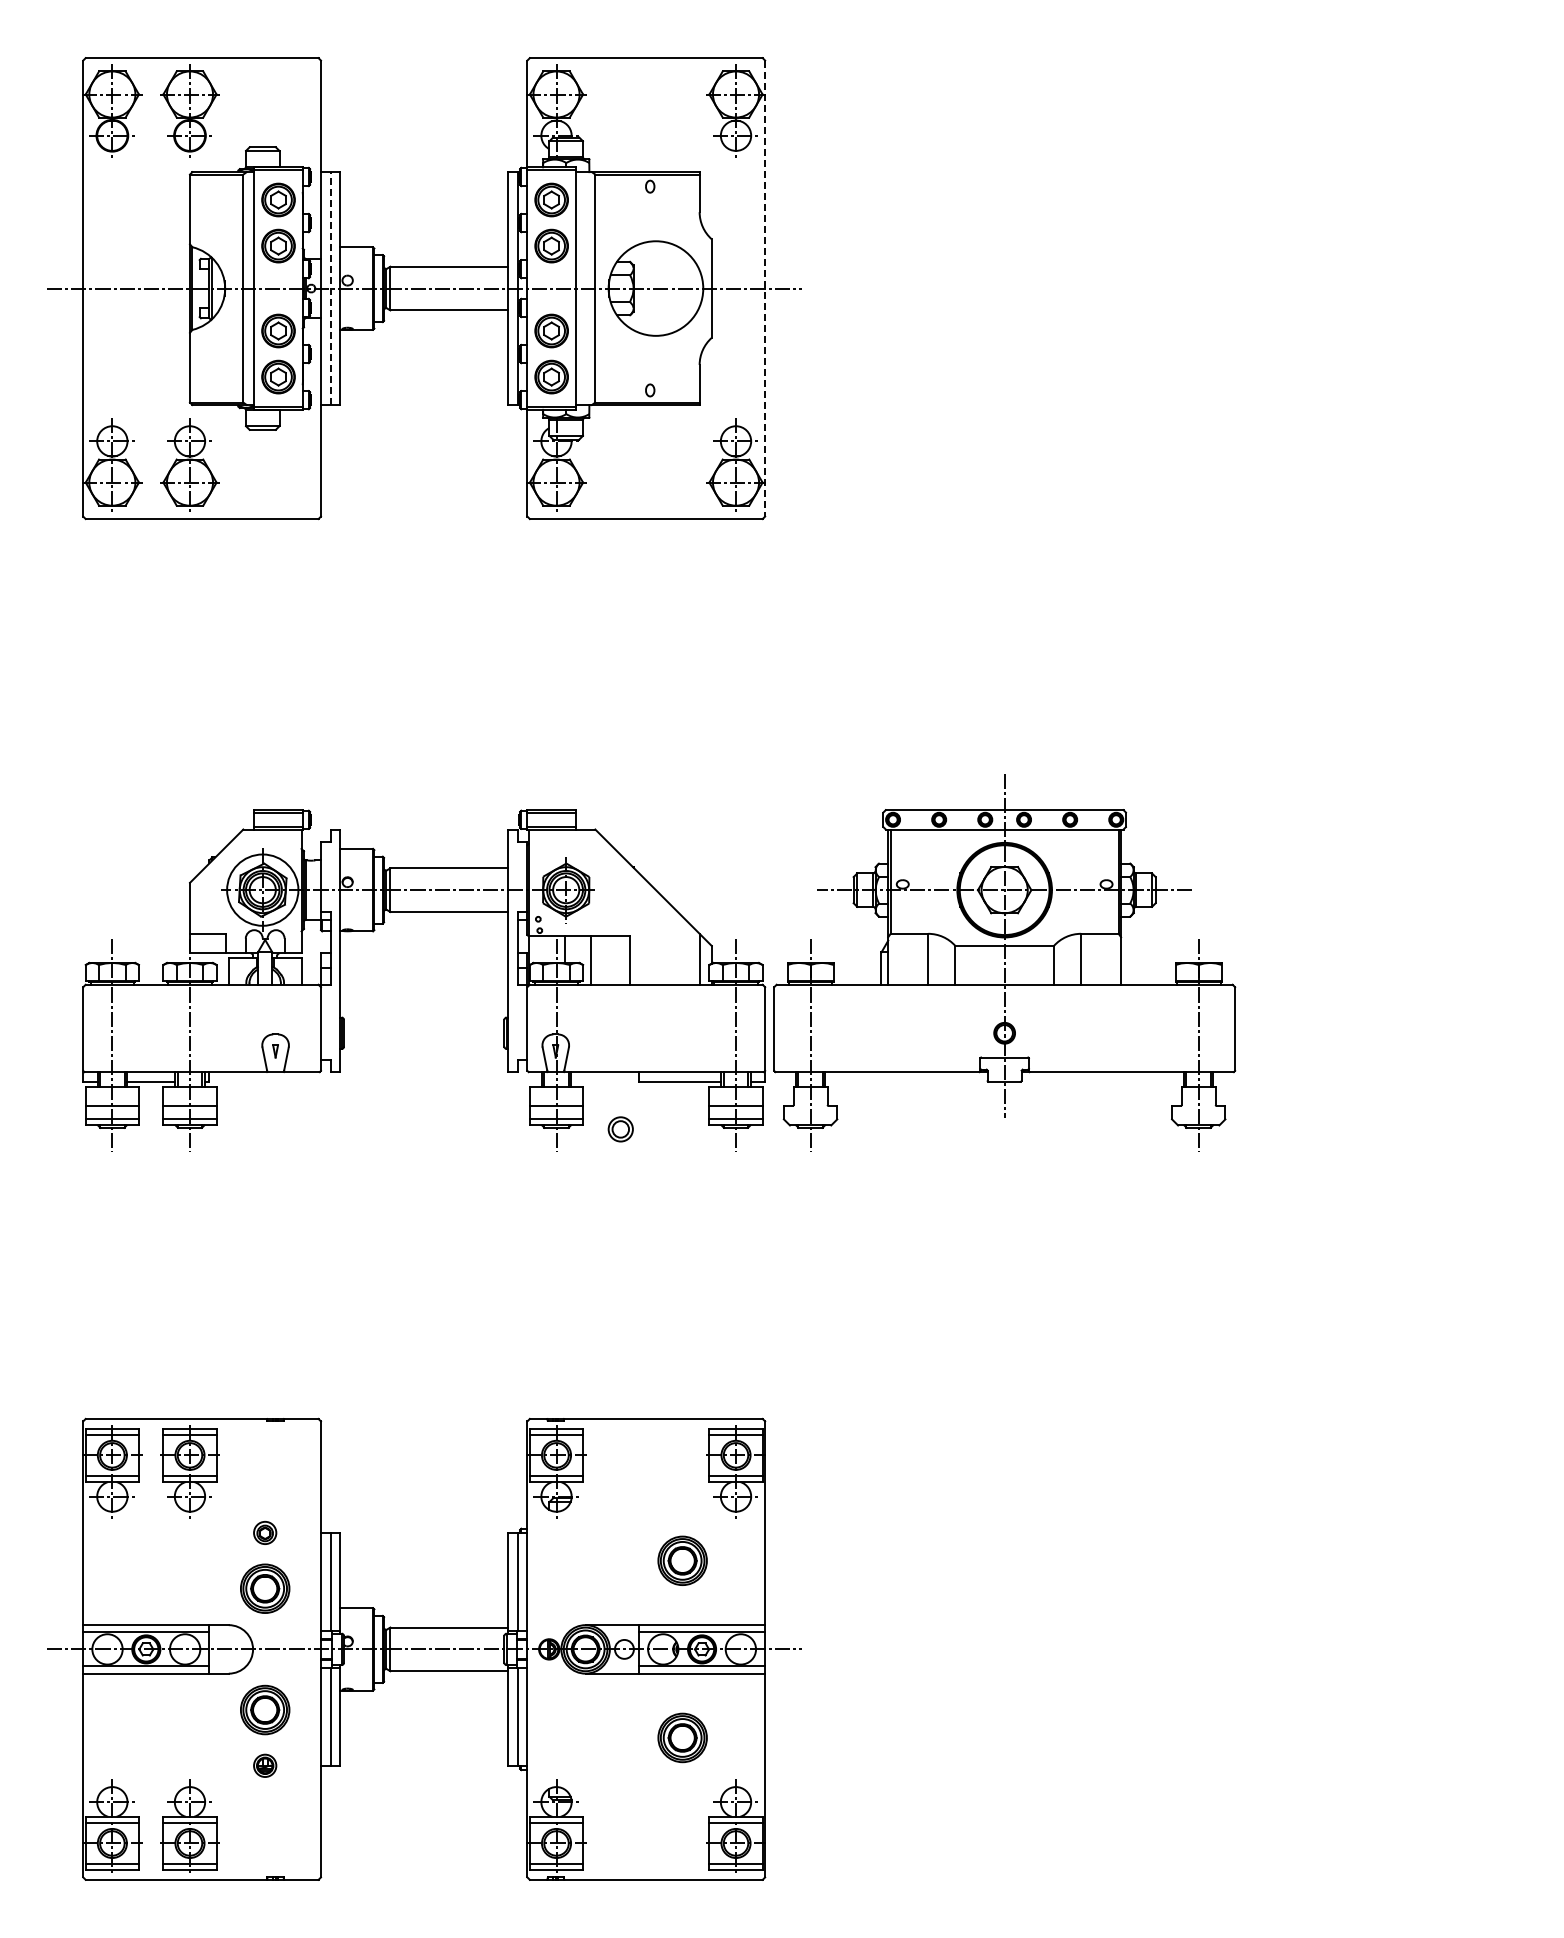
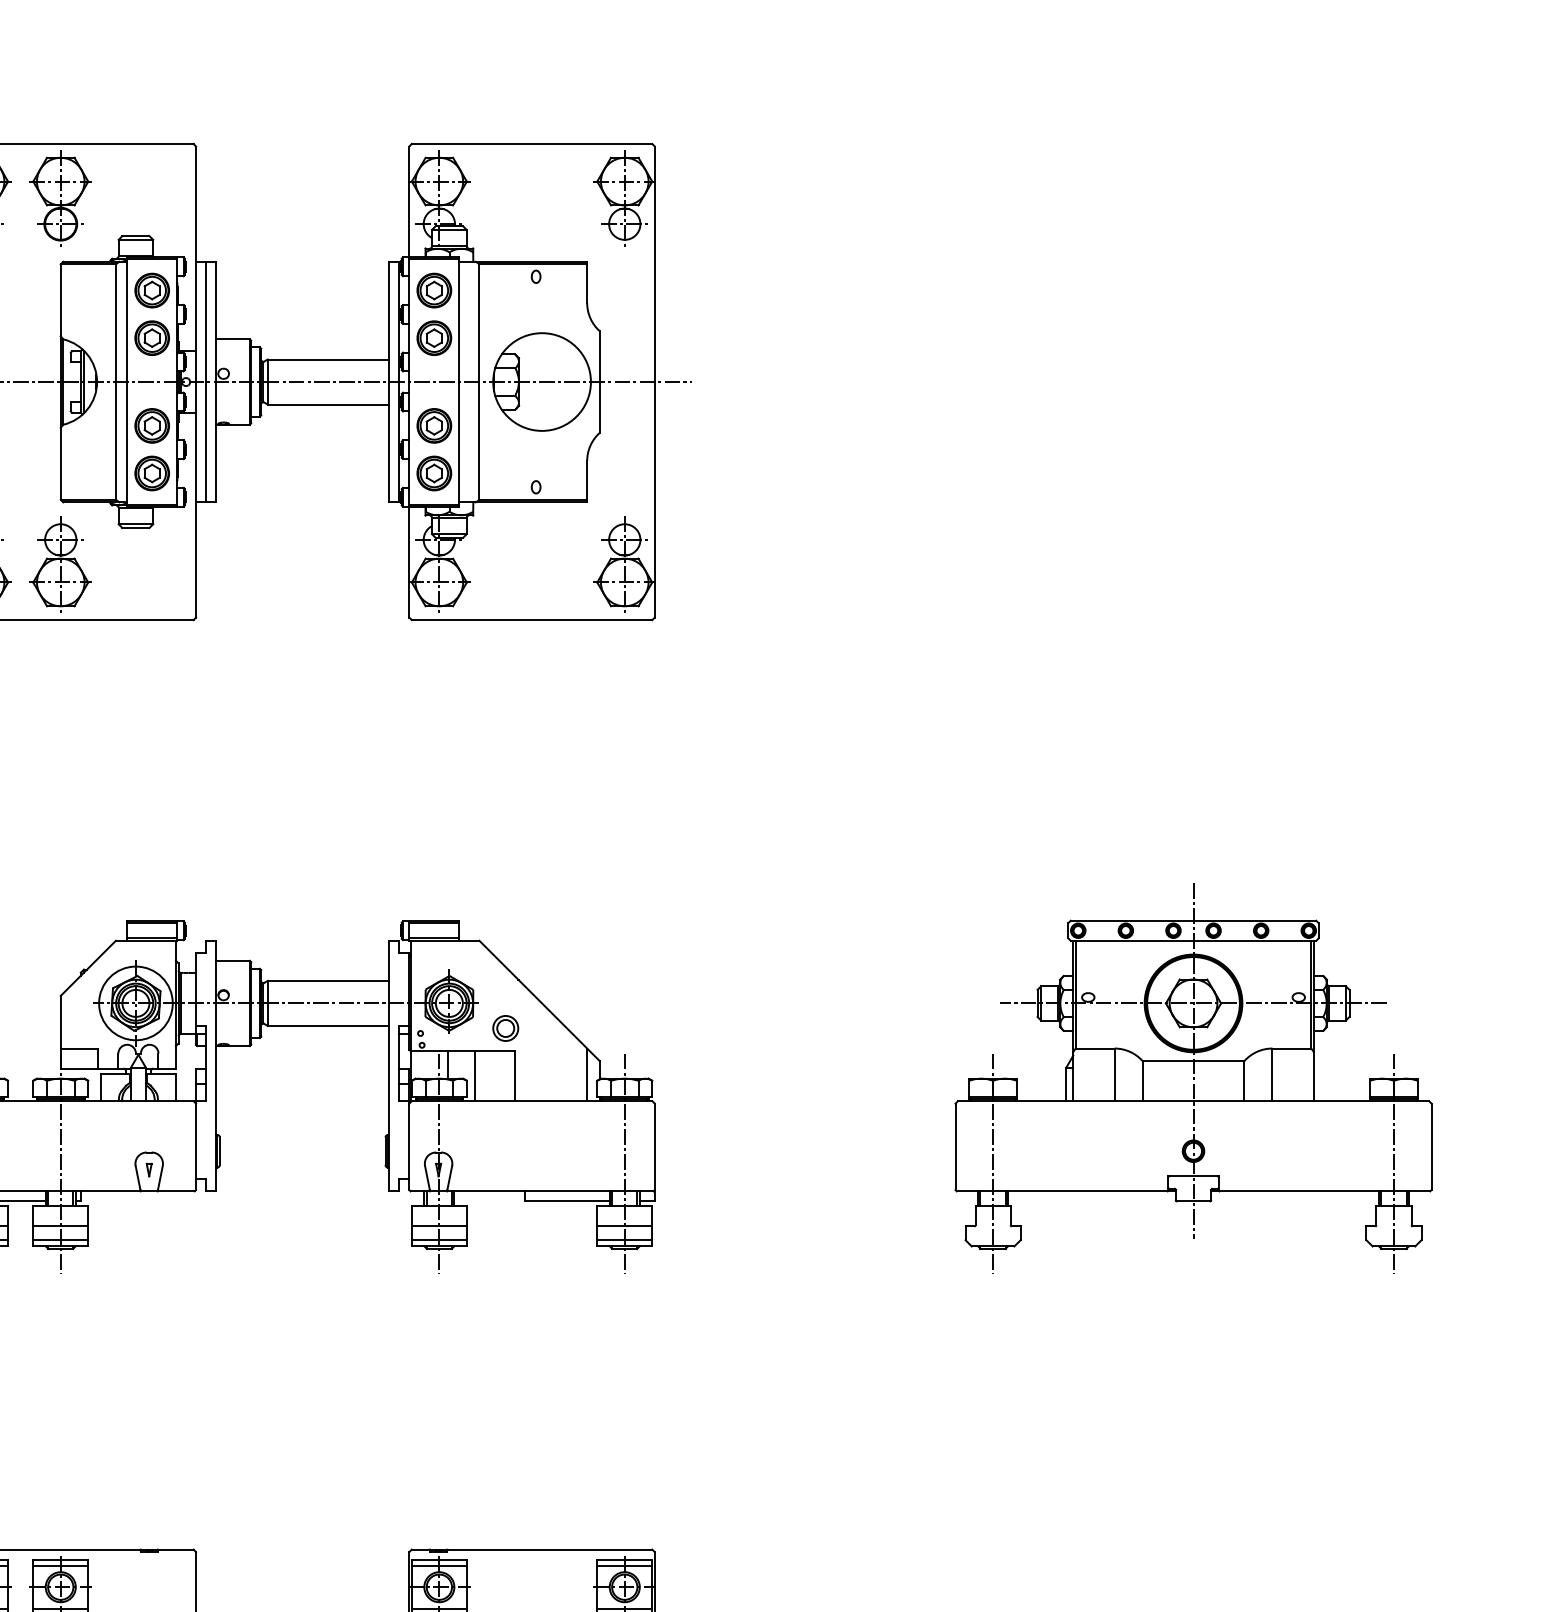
line: (330, 288) -> (205, 381), dashed -> solid
line: (765, 289) -> (655, 383), dashed -> solid
part: (1004, 962) -> (1193, 1078), moved
part: (620, 1129) -> (505, 1028), moved

